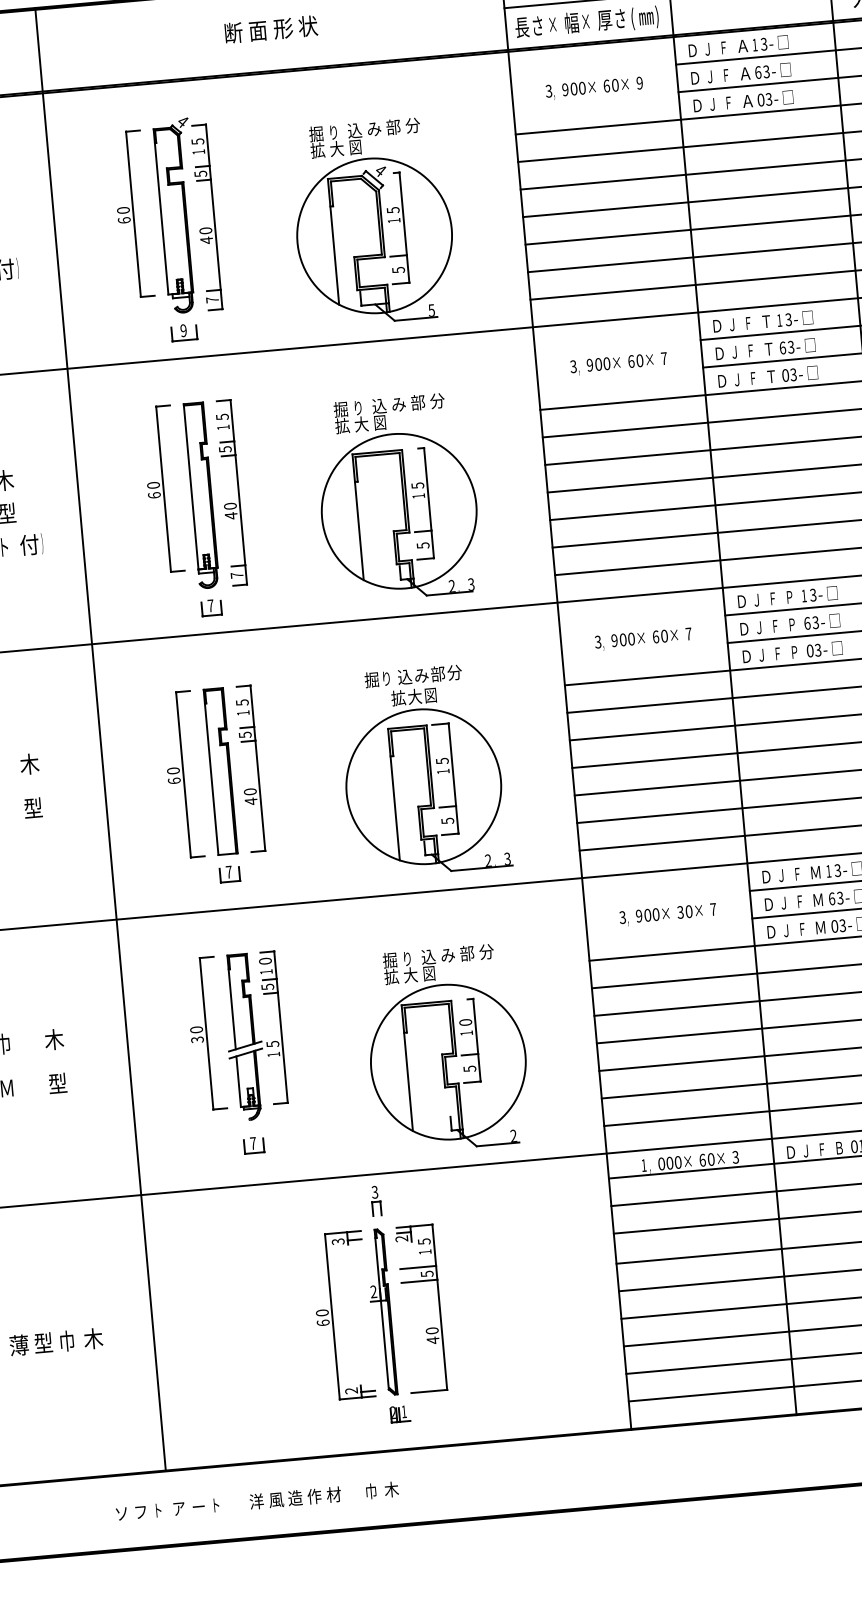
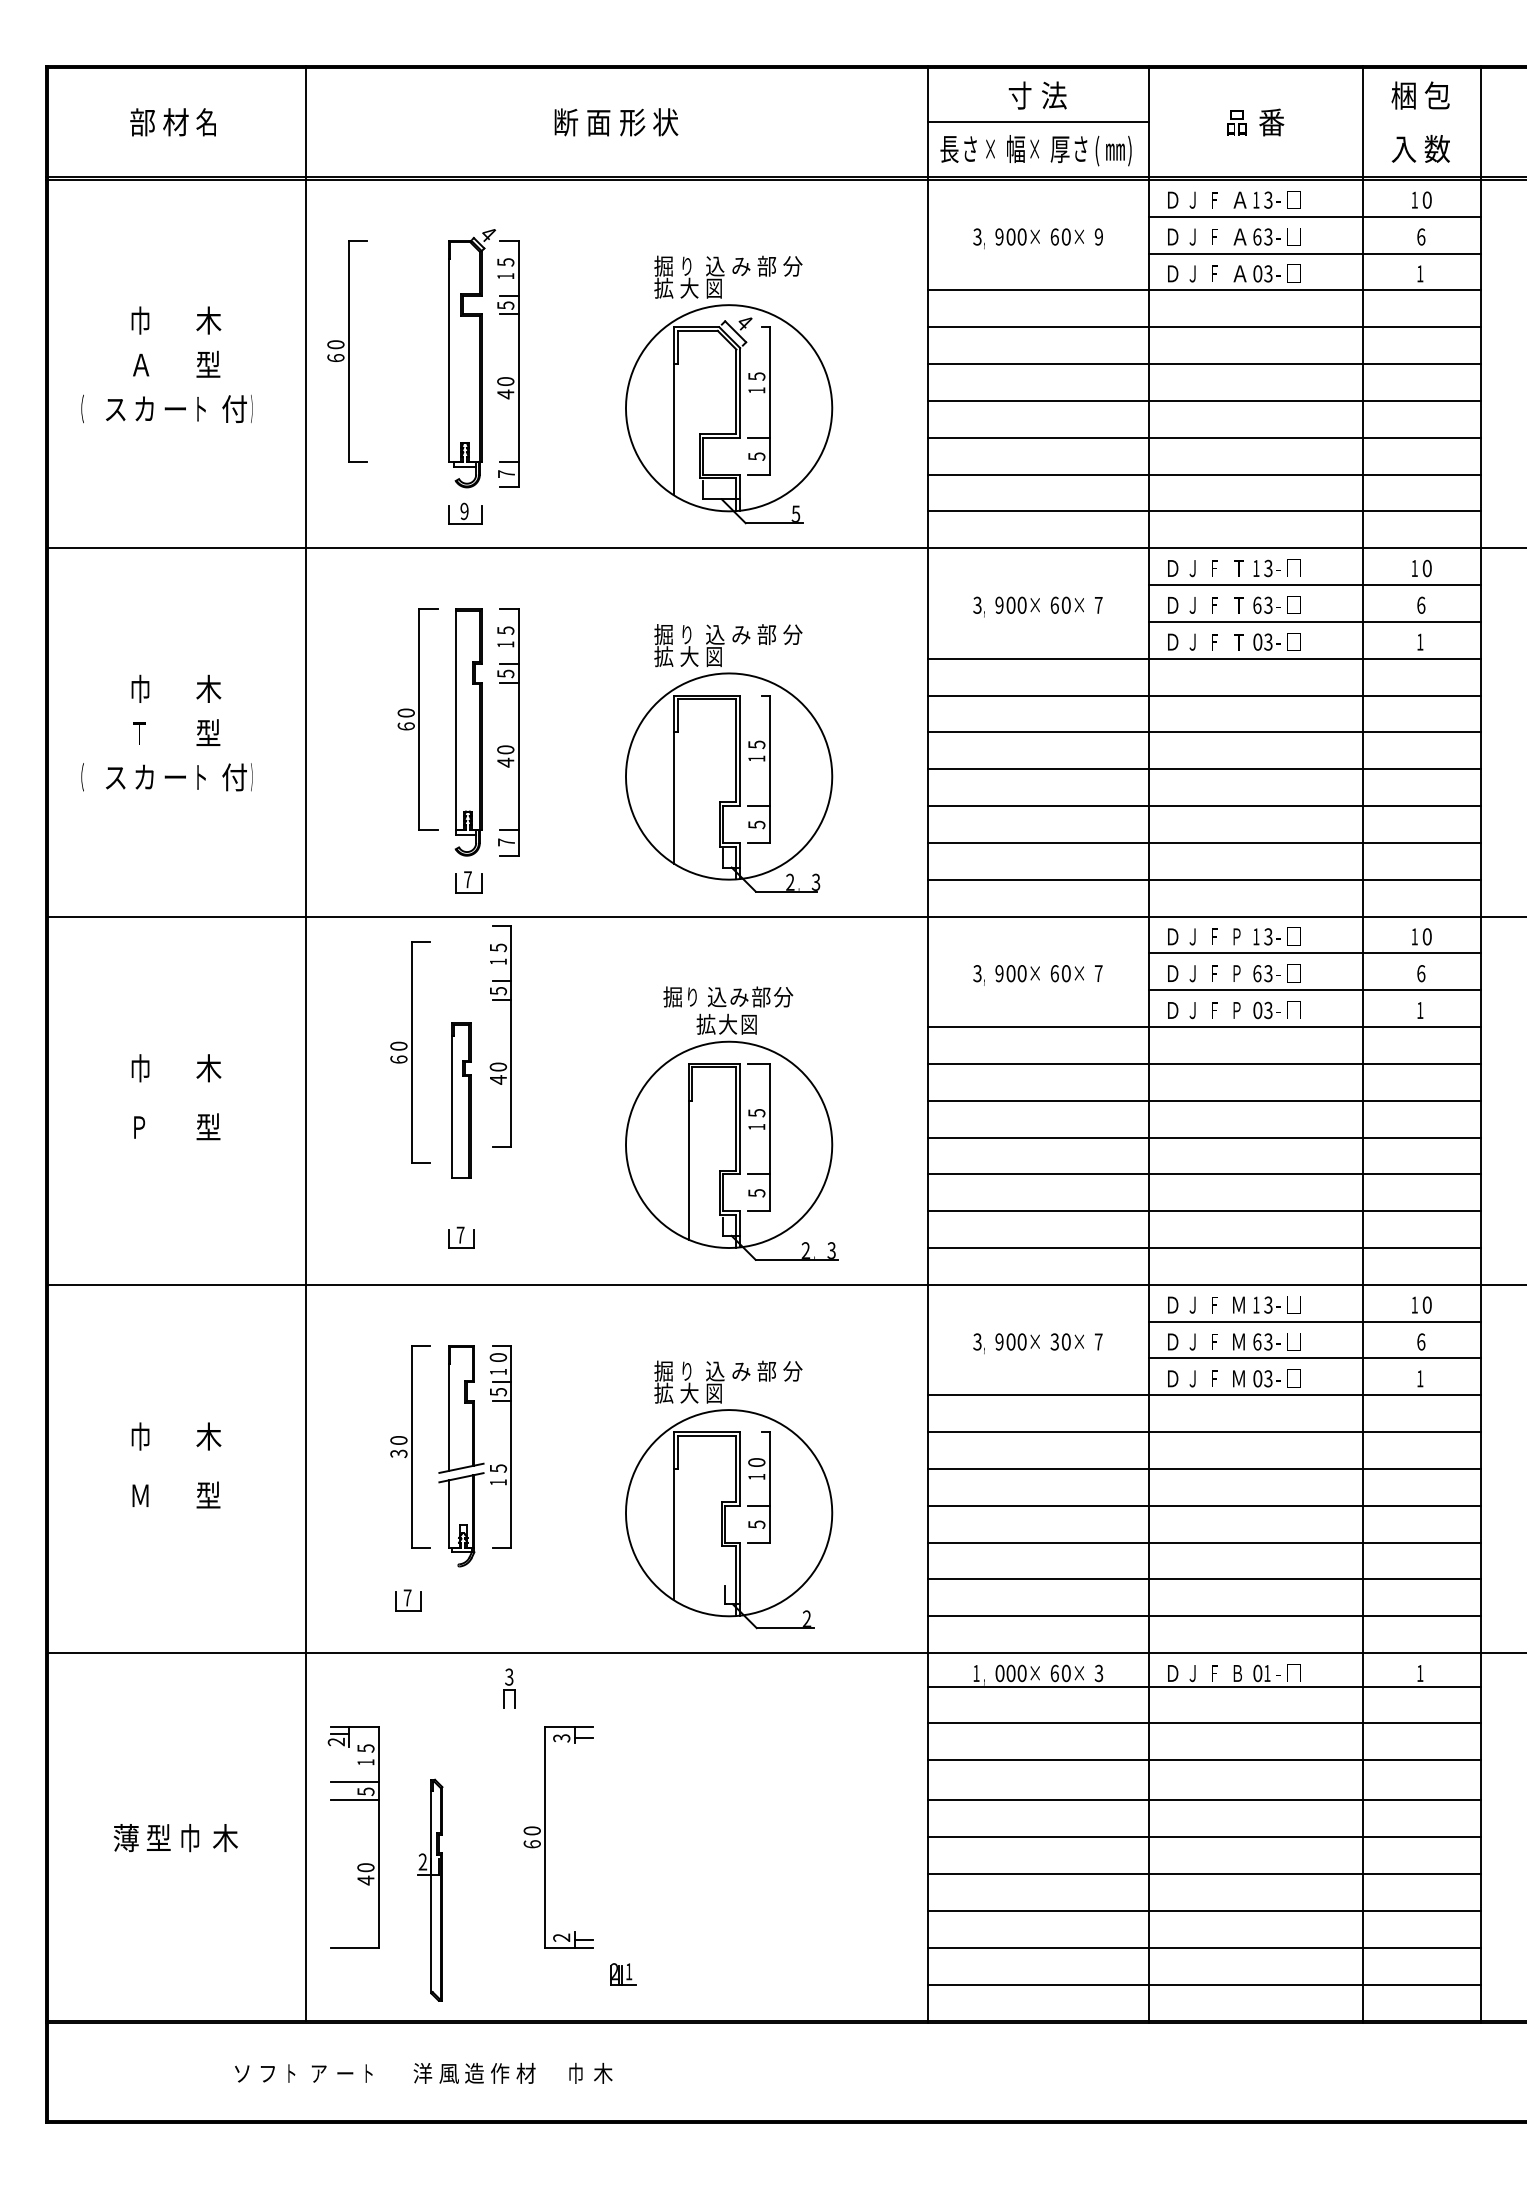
part: (132, 214) -> (347, 351), moved
part: (257, 768) -> (510, 1036), moved
part: (220, 771) -> (461, 1100), size x0.7
part: (182, 774) -> (410, 1052), moved
part: (254, 1145) -> (408, 1600), moved
part: (375, 1200) -> (509, 1688), moved
part: (439, 1307) -> (378, 1837), moved
part: (381, 1311) -> (430, 1889), moved

